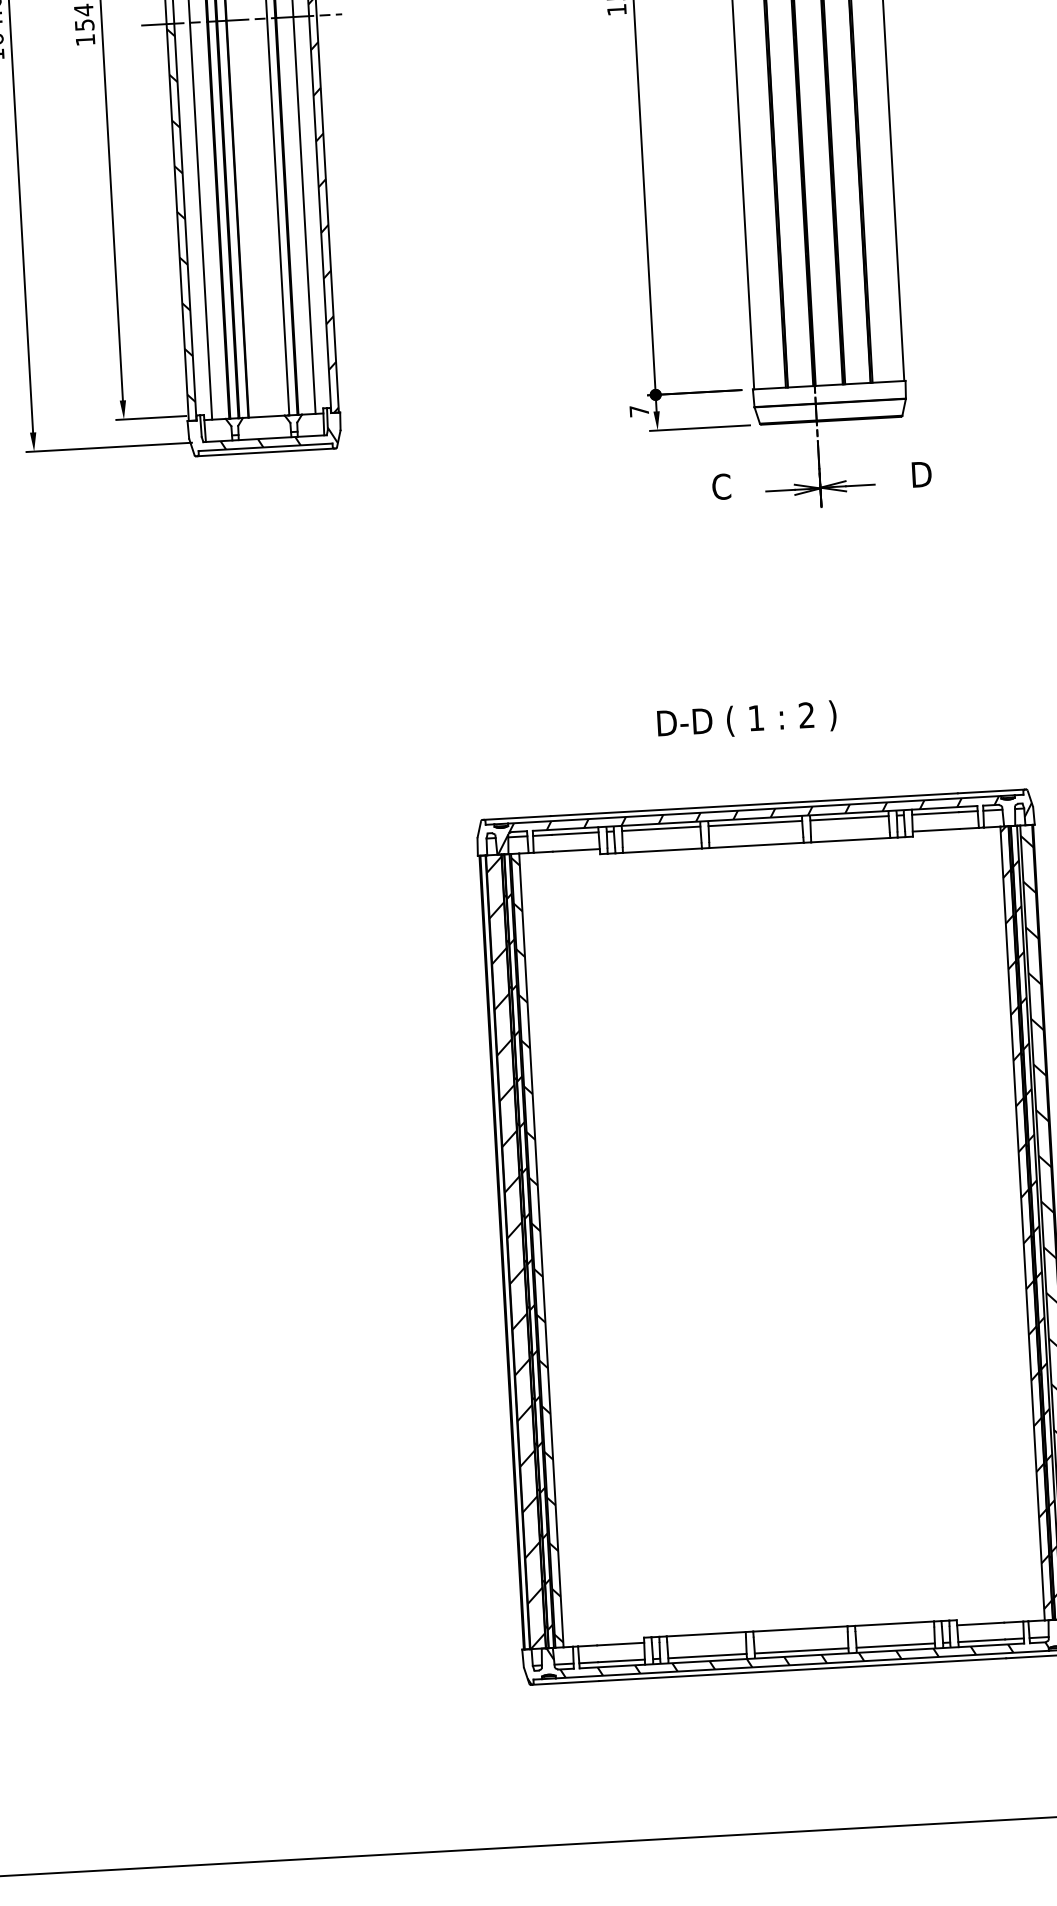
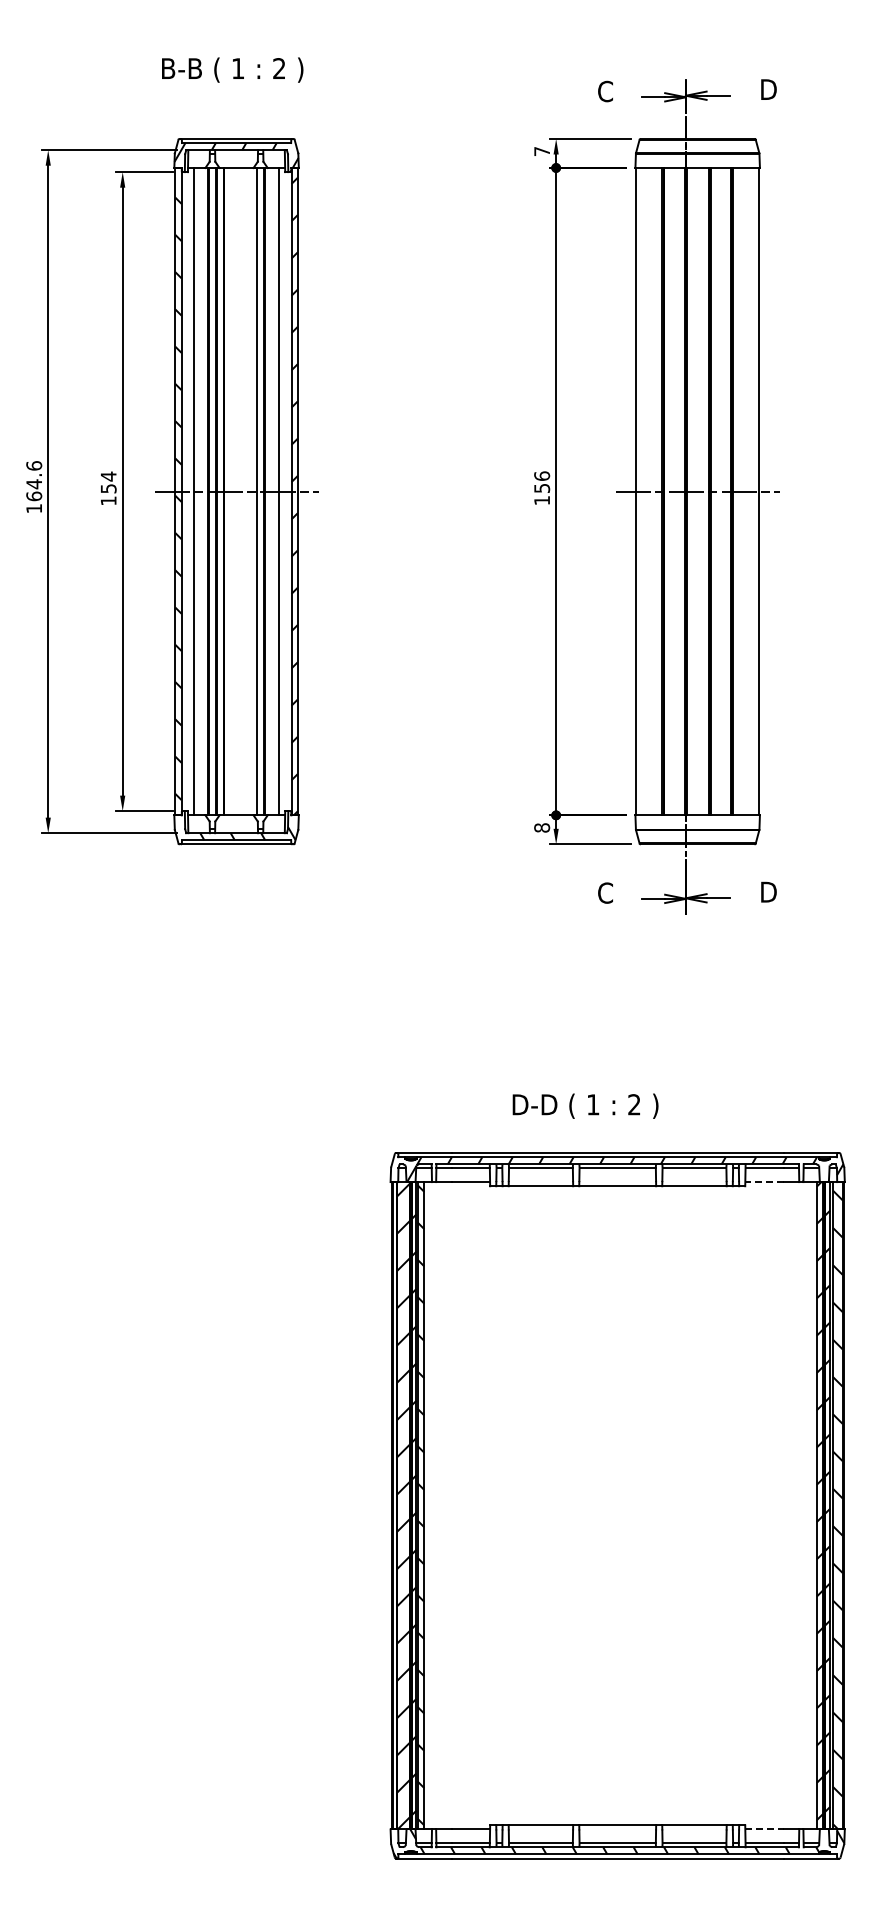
text: (639, 410) -> (542, 827), 7 -> 8
text: (746, 719) -> (585, 1105), moved
line: (936, 830) -> (764, 1182), solid -> dashed
line: (981, 1623) -> (765, 1829), solid -> dashed

